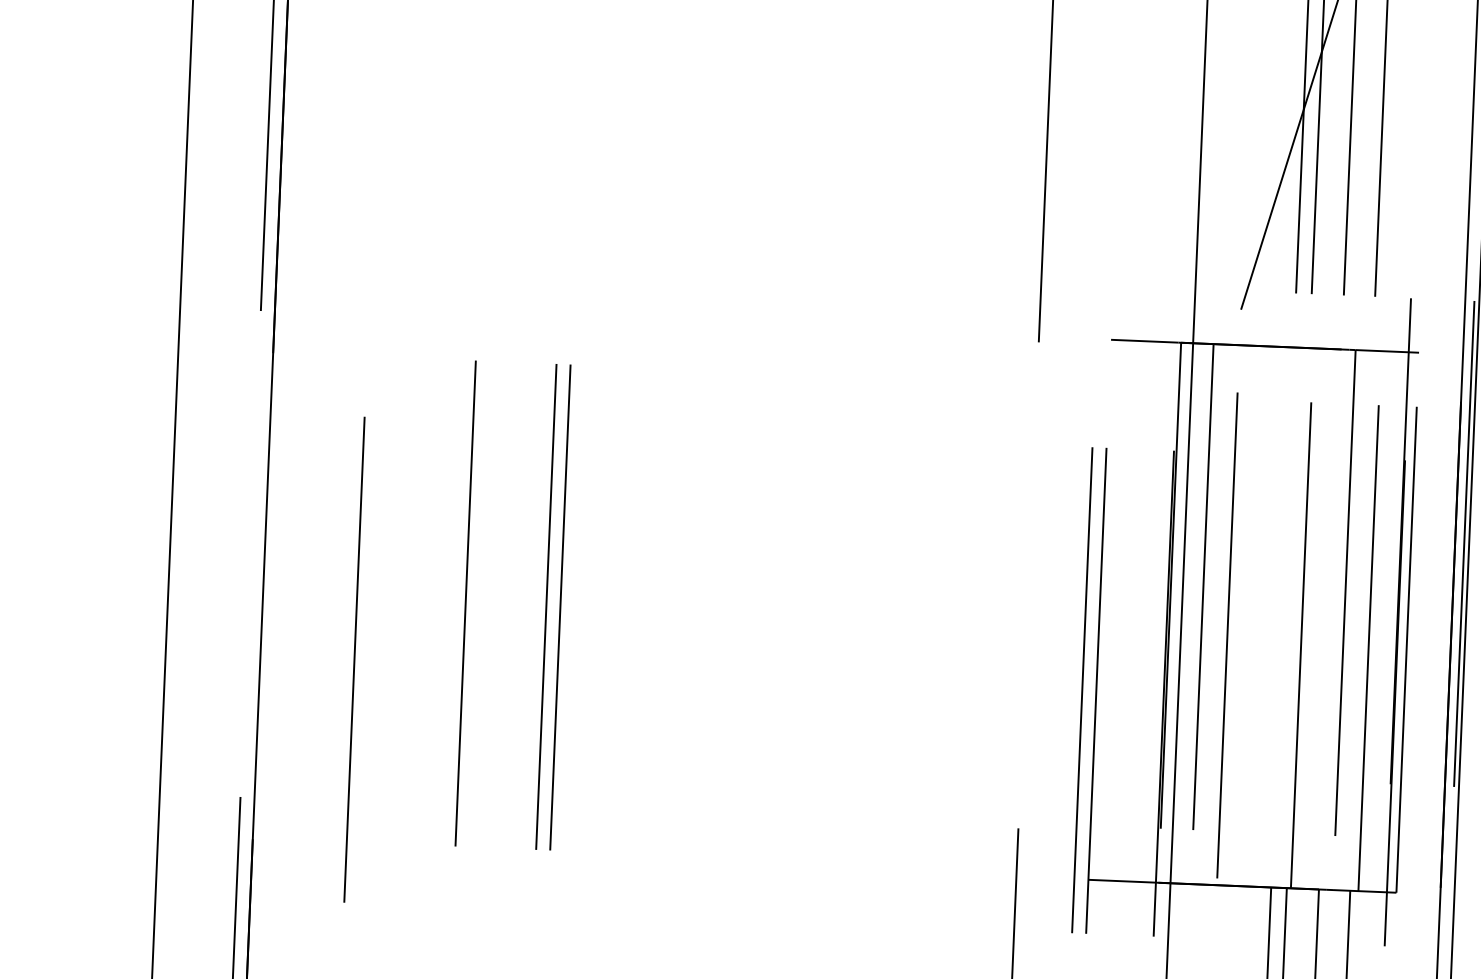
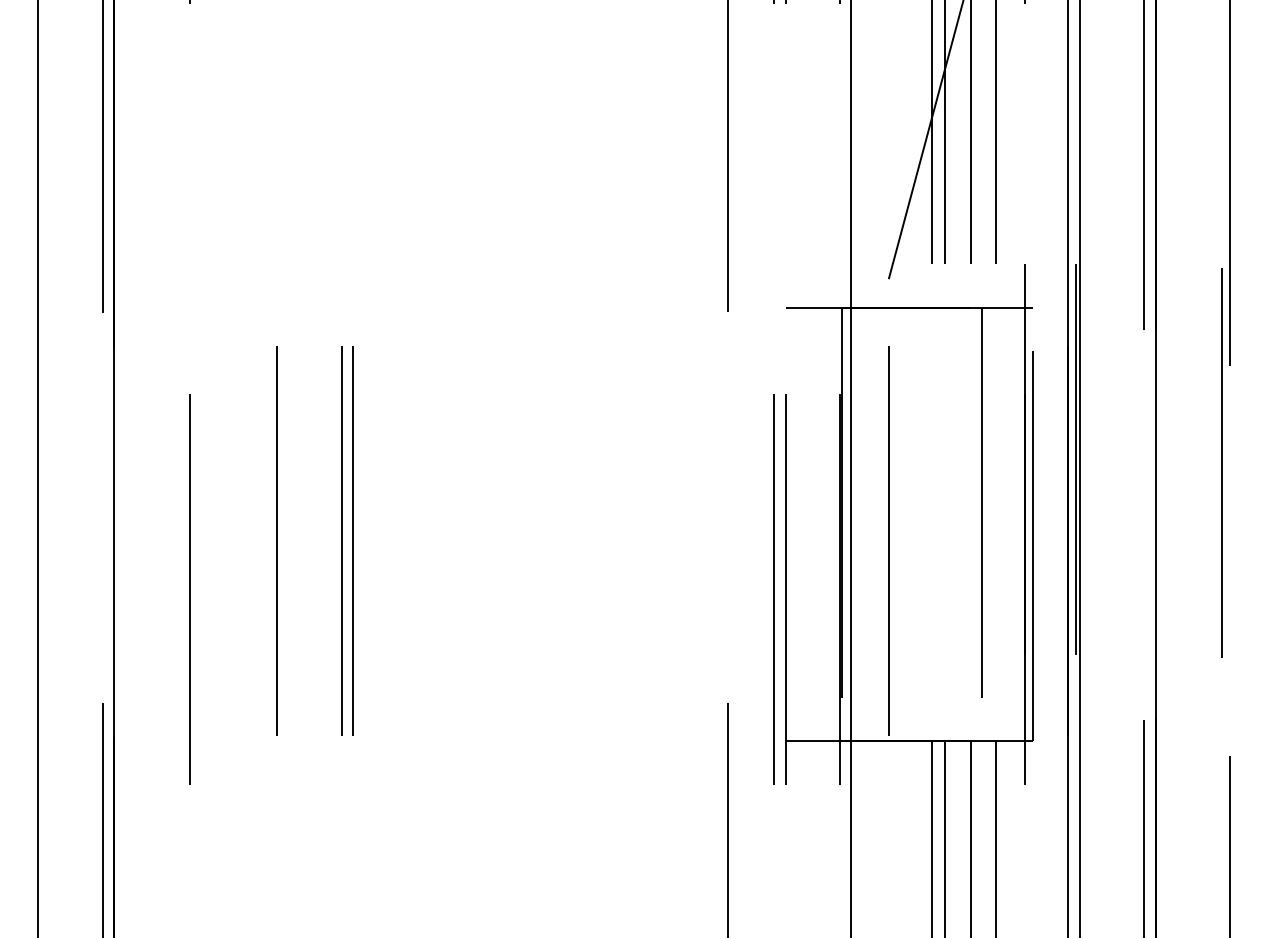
line: (1201, 614) -> (867, 524), removed
line: (1302, 618) -> (948, 524), removed
line: (1369, 621) -> (1002, 524), removed

